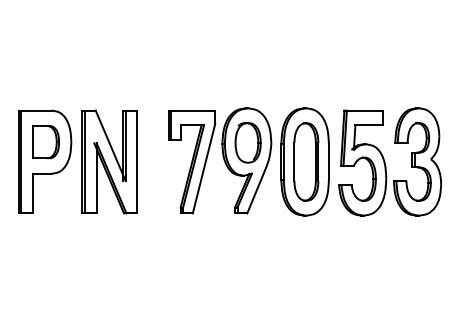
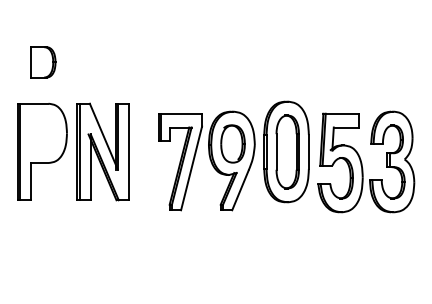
part: (46, 142) -> (43, 62), moved
part: (219, 160) -> (206, 160), moved
part: (390, 161) -> (366, 161), moved

